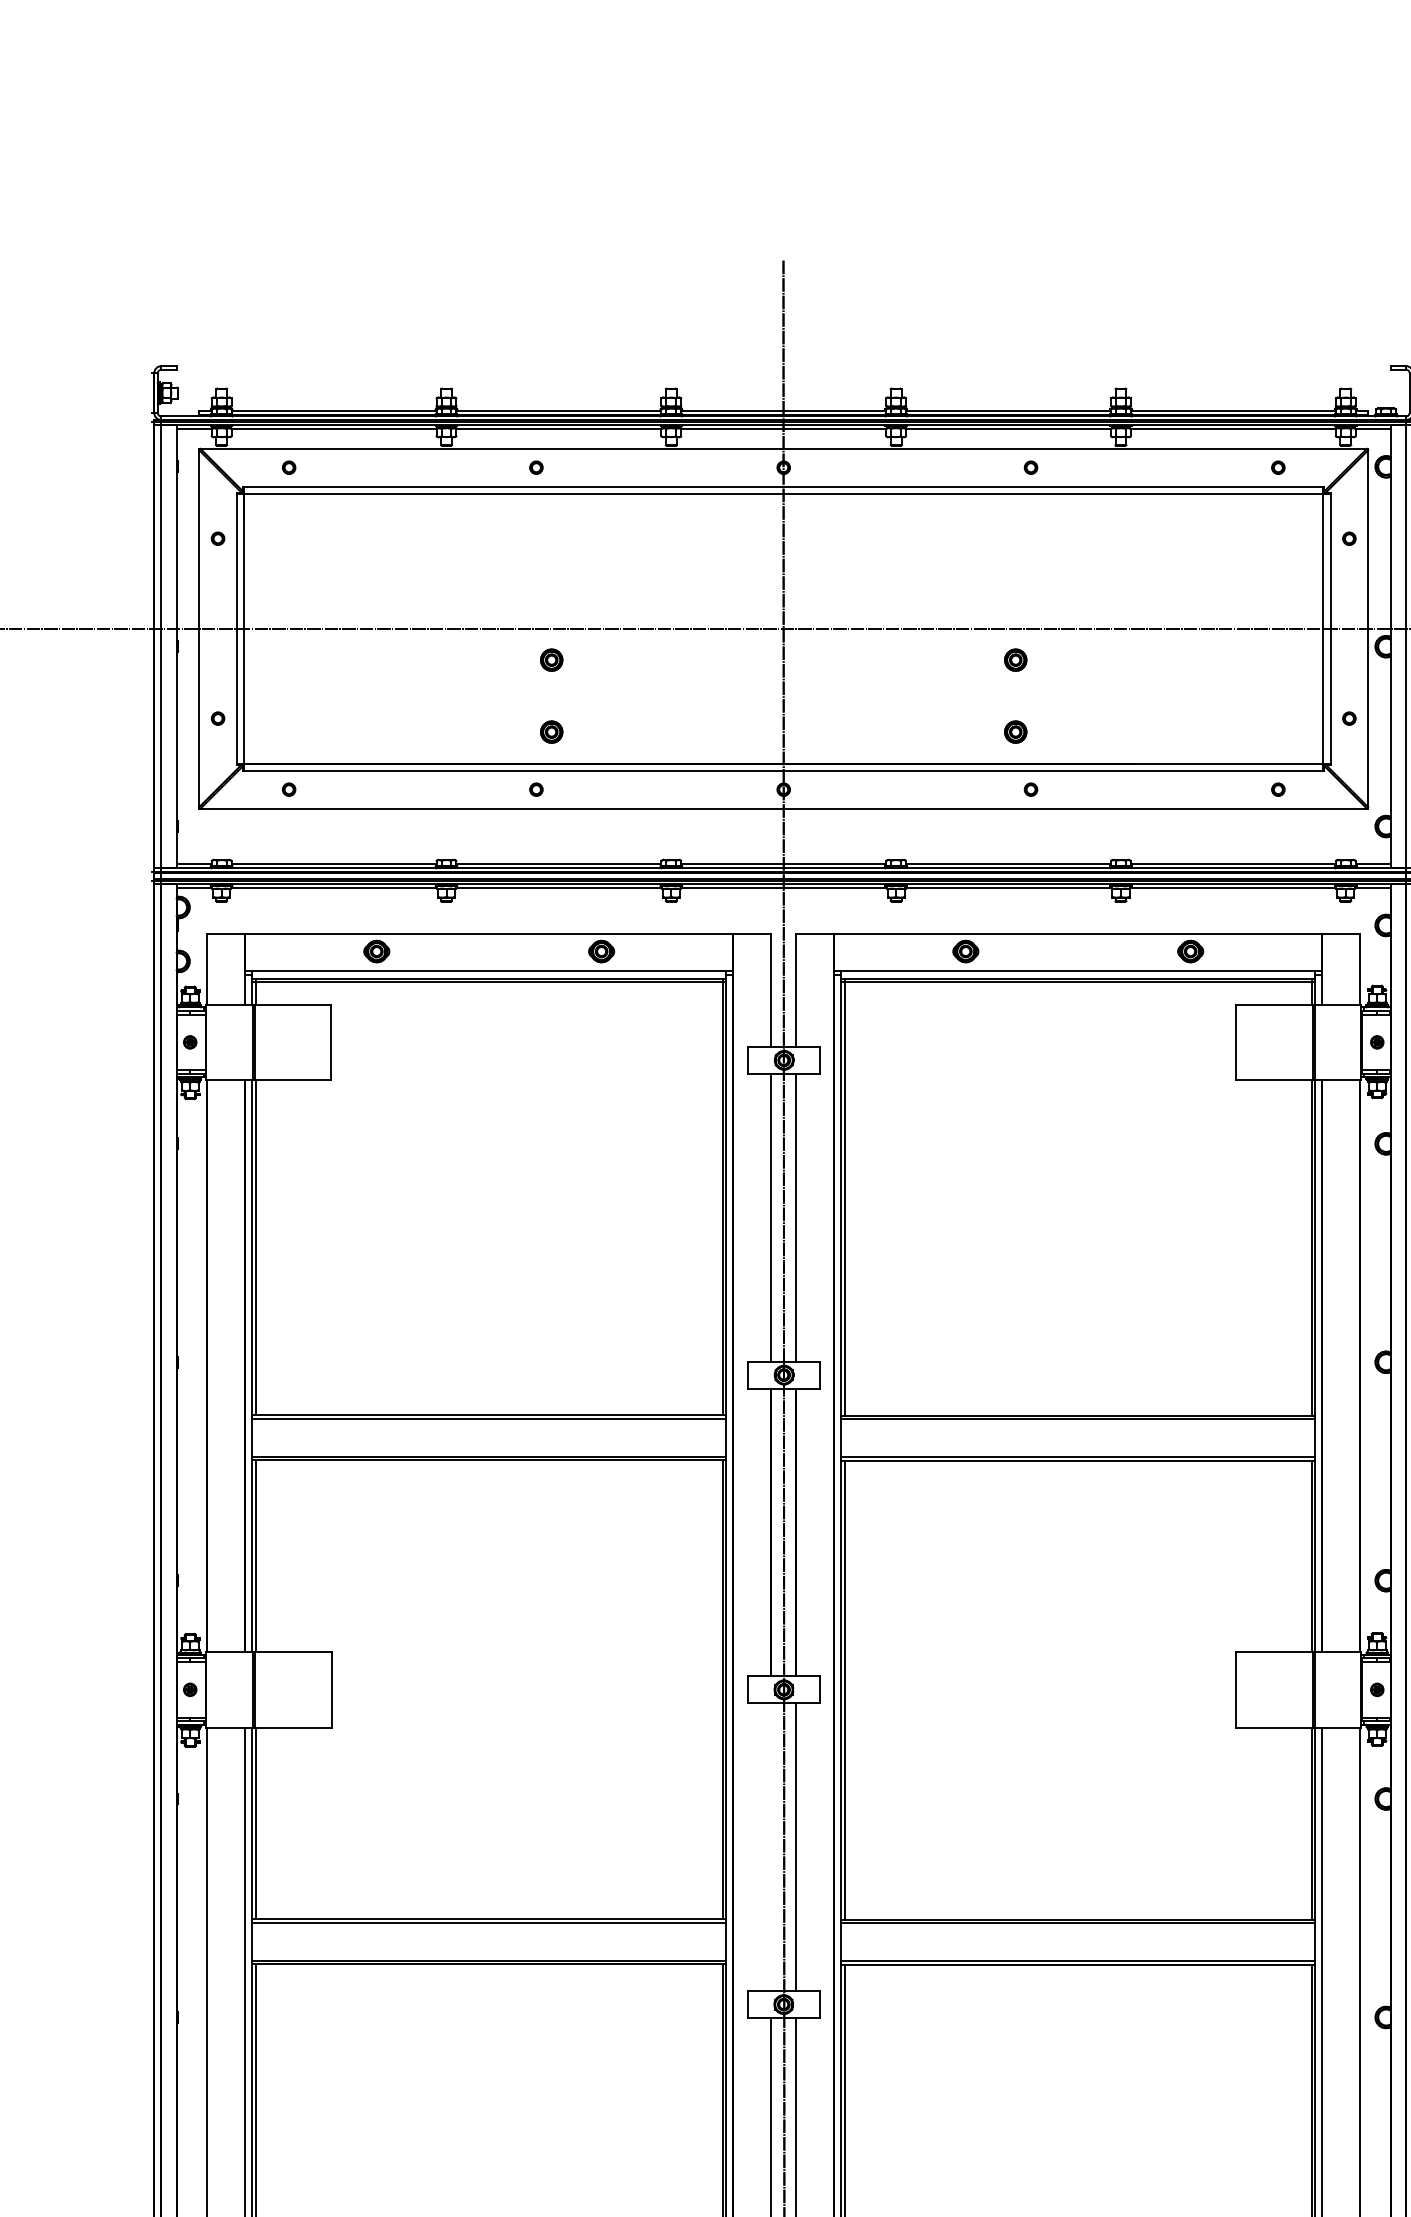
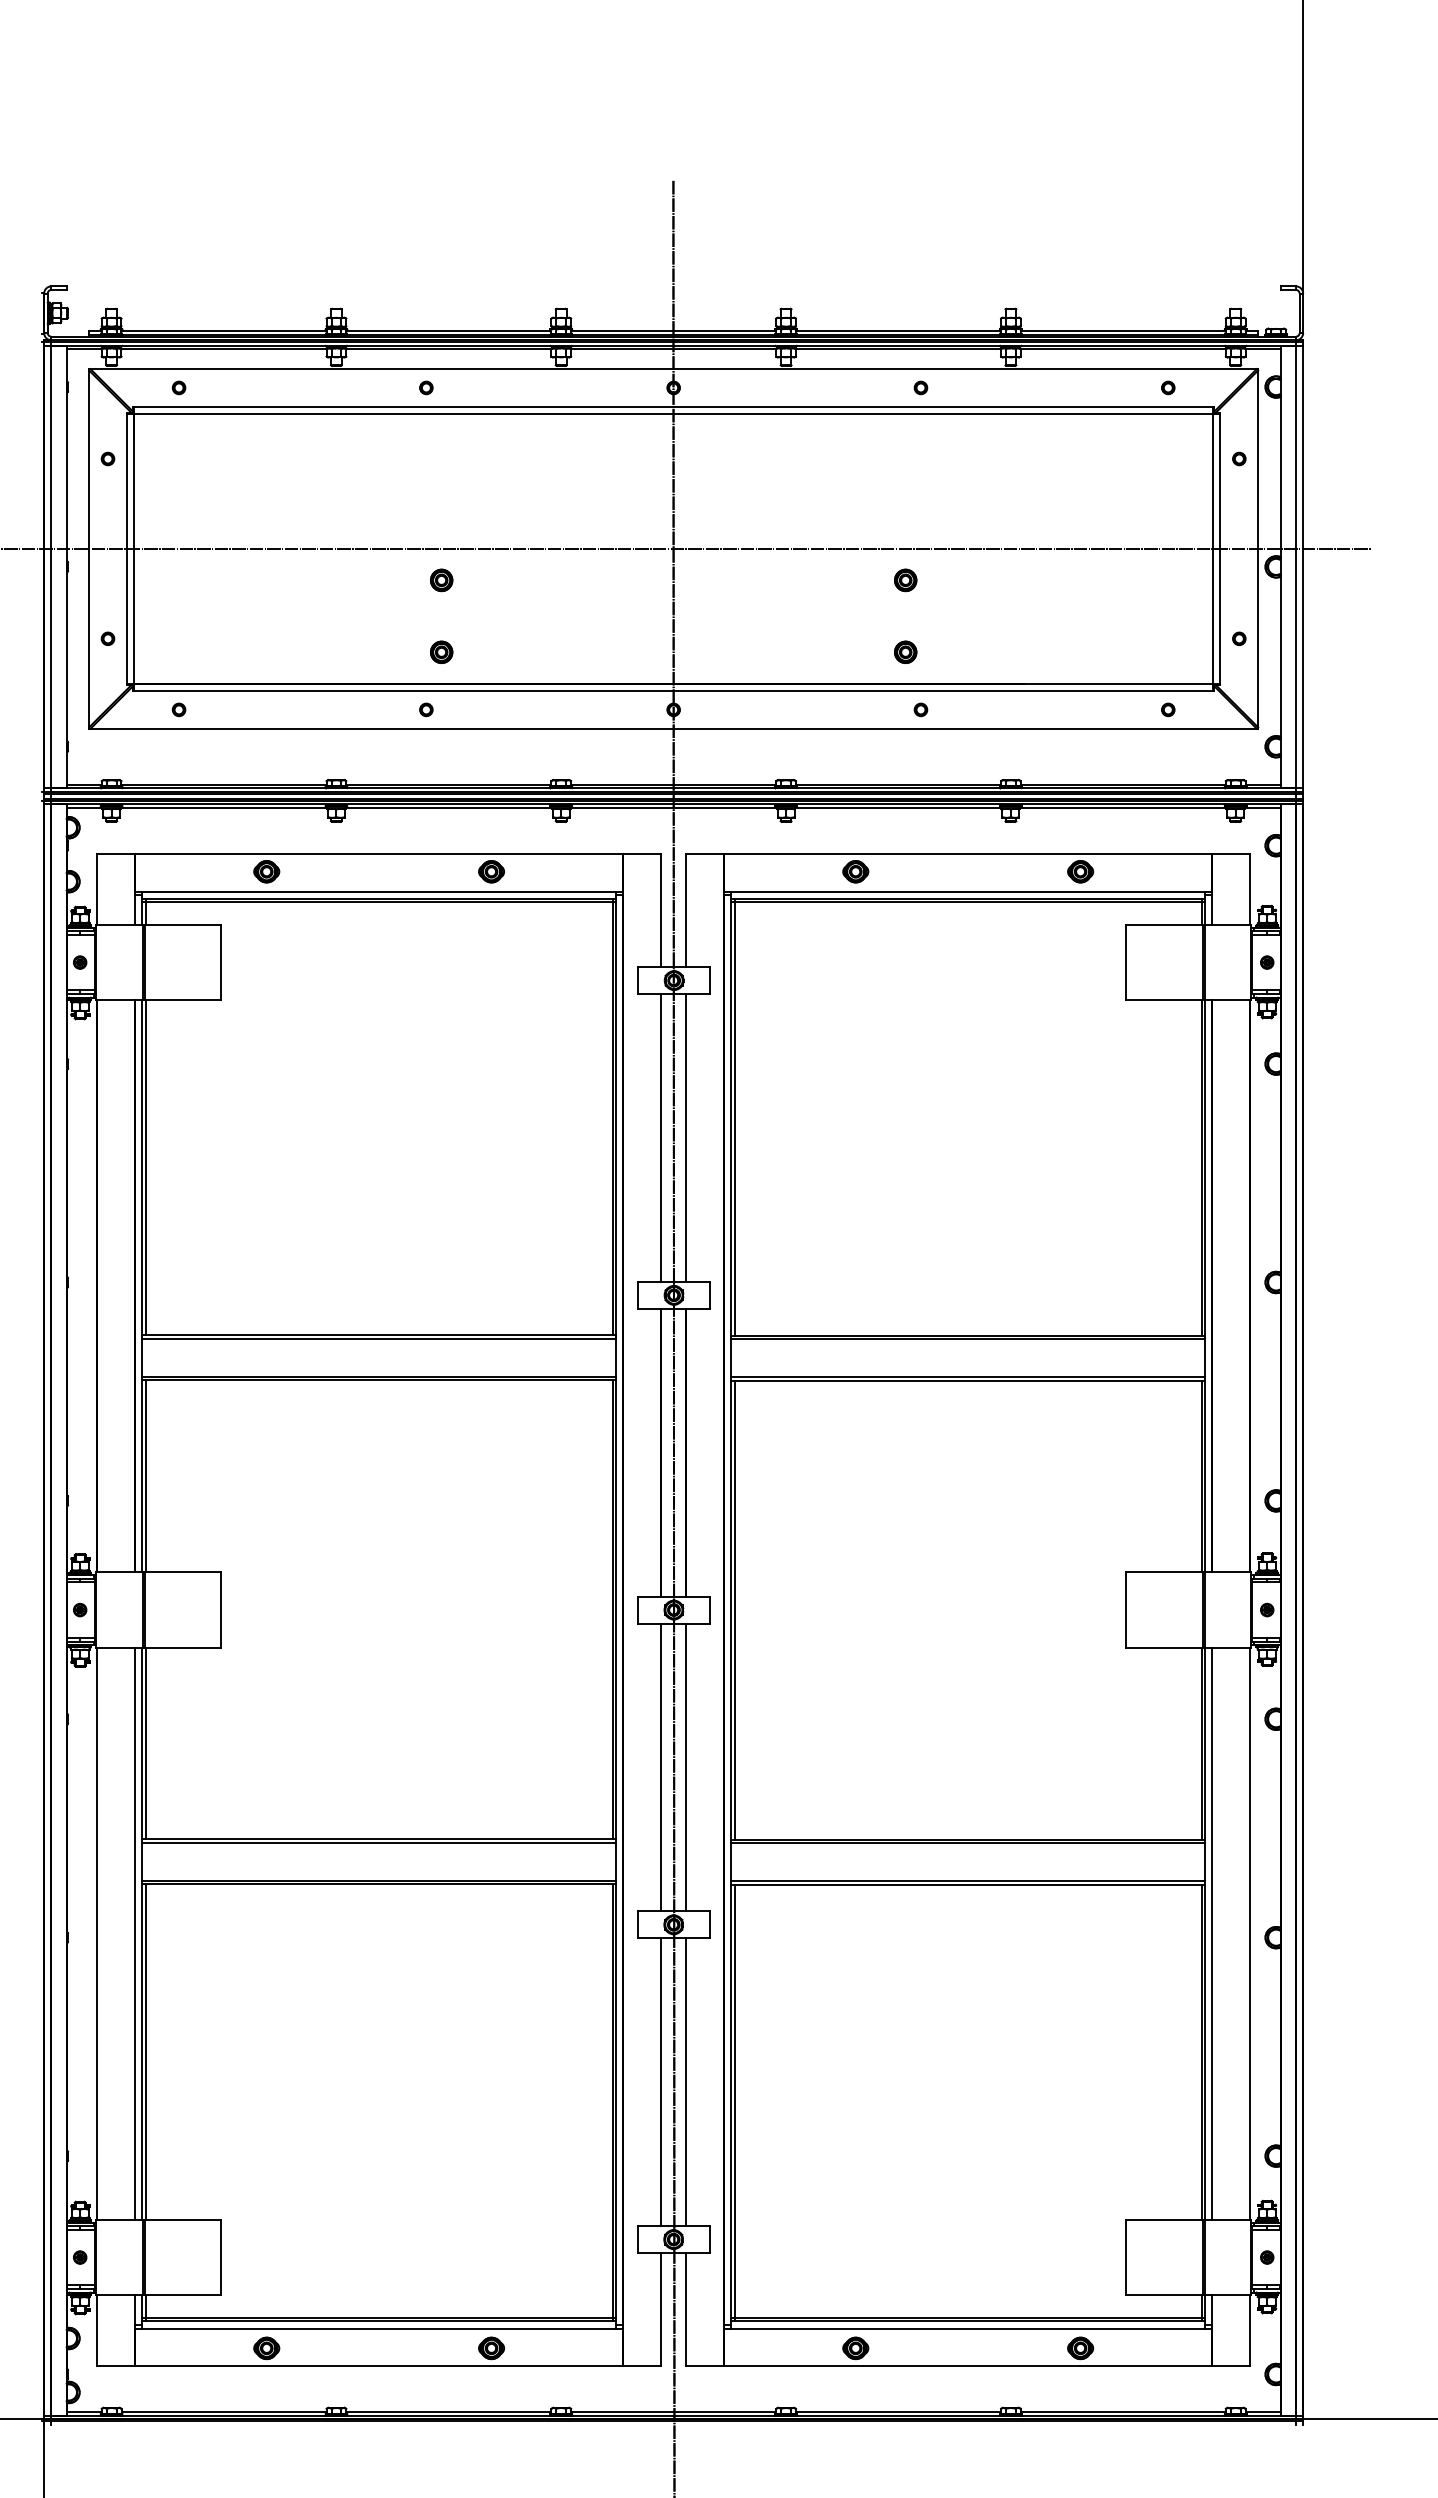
line: (771, 1847) -> (661, 1767), added

